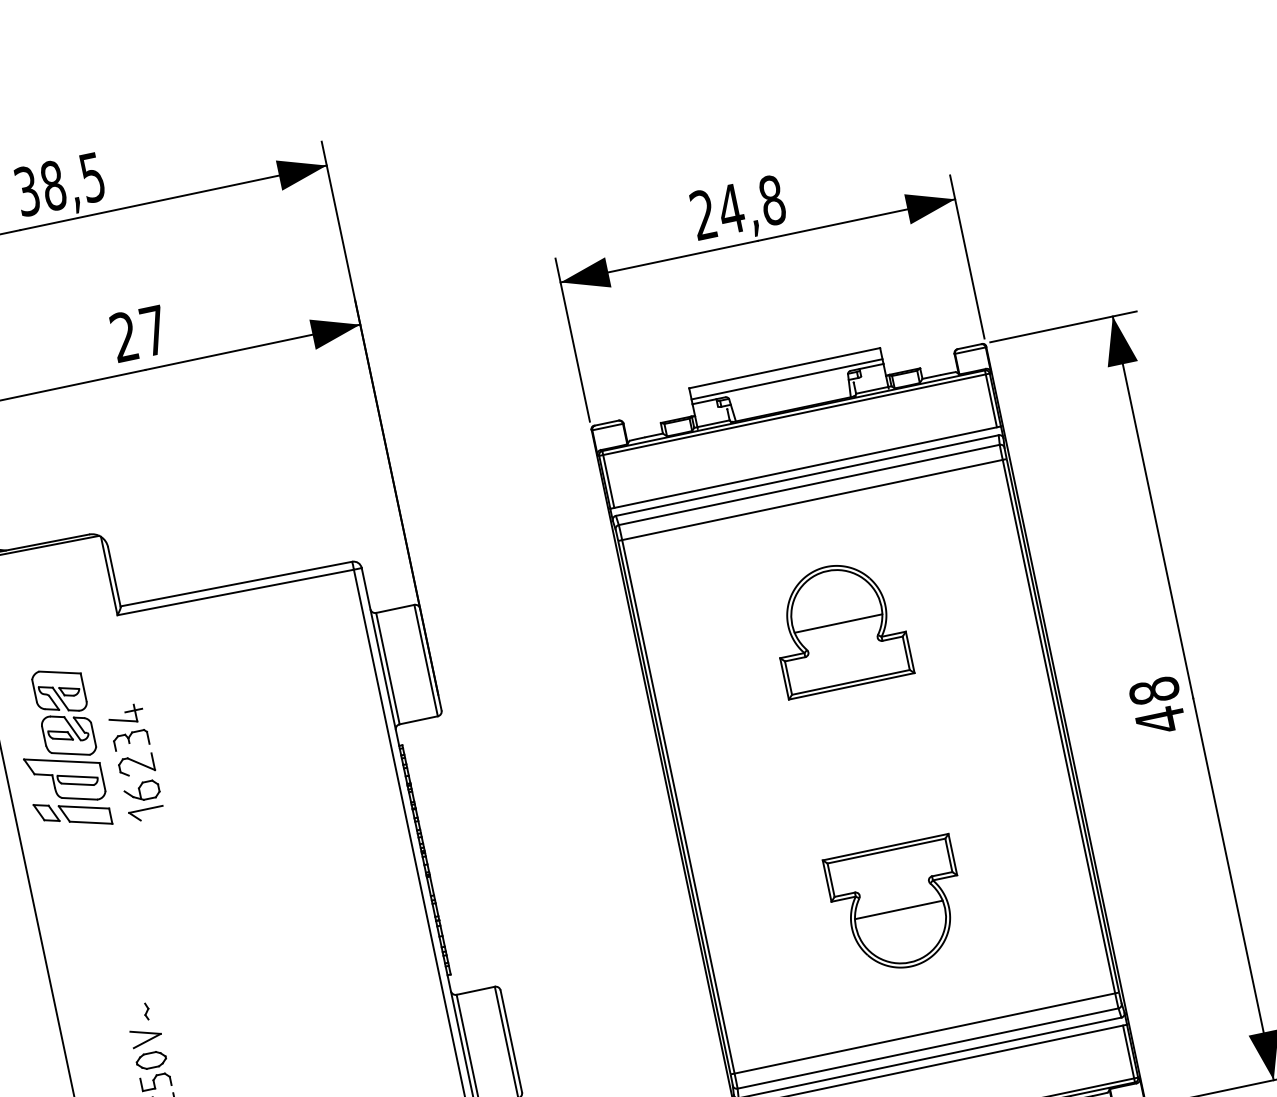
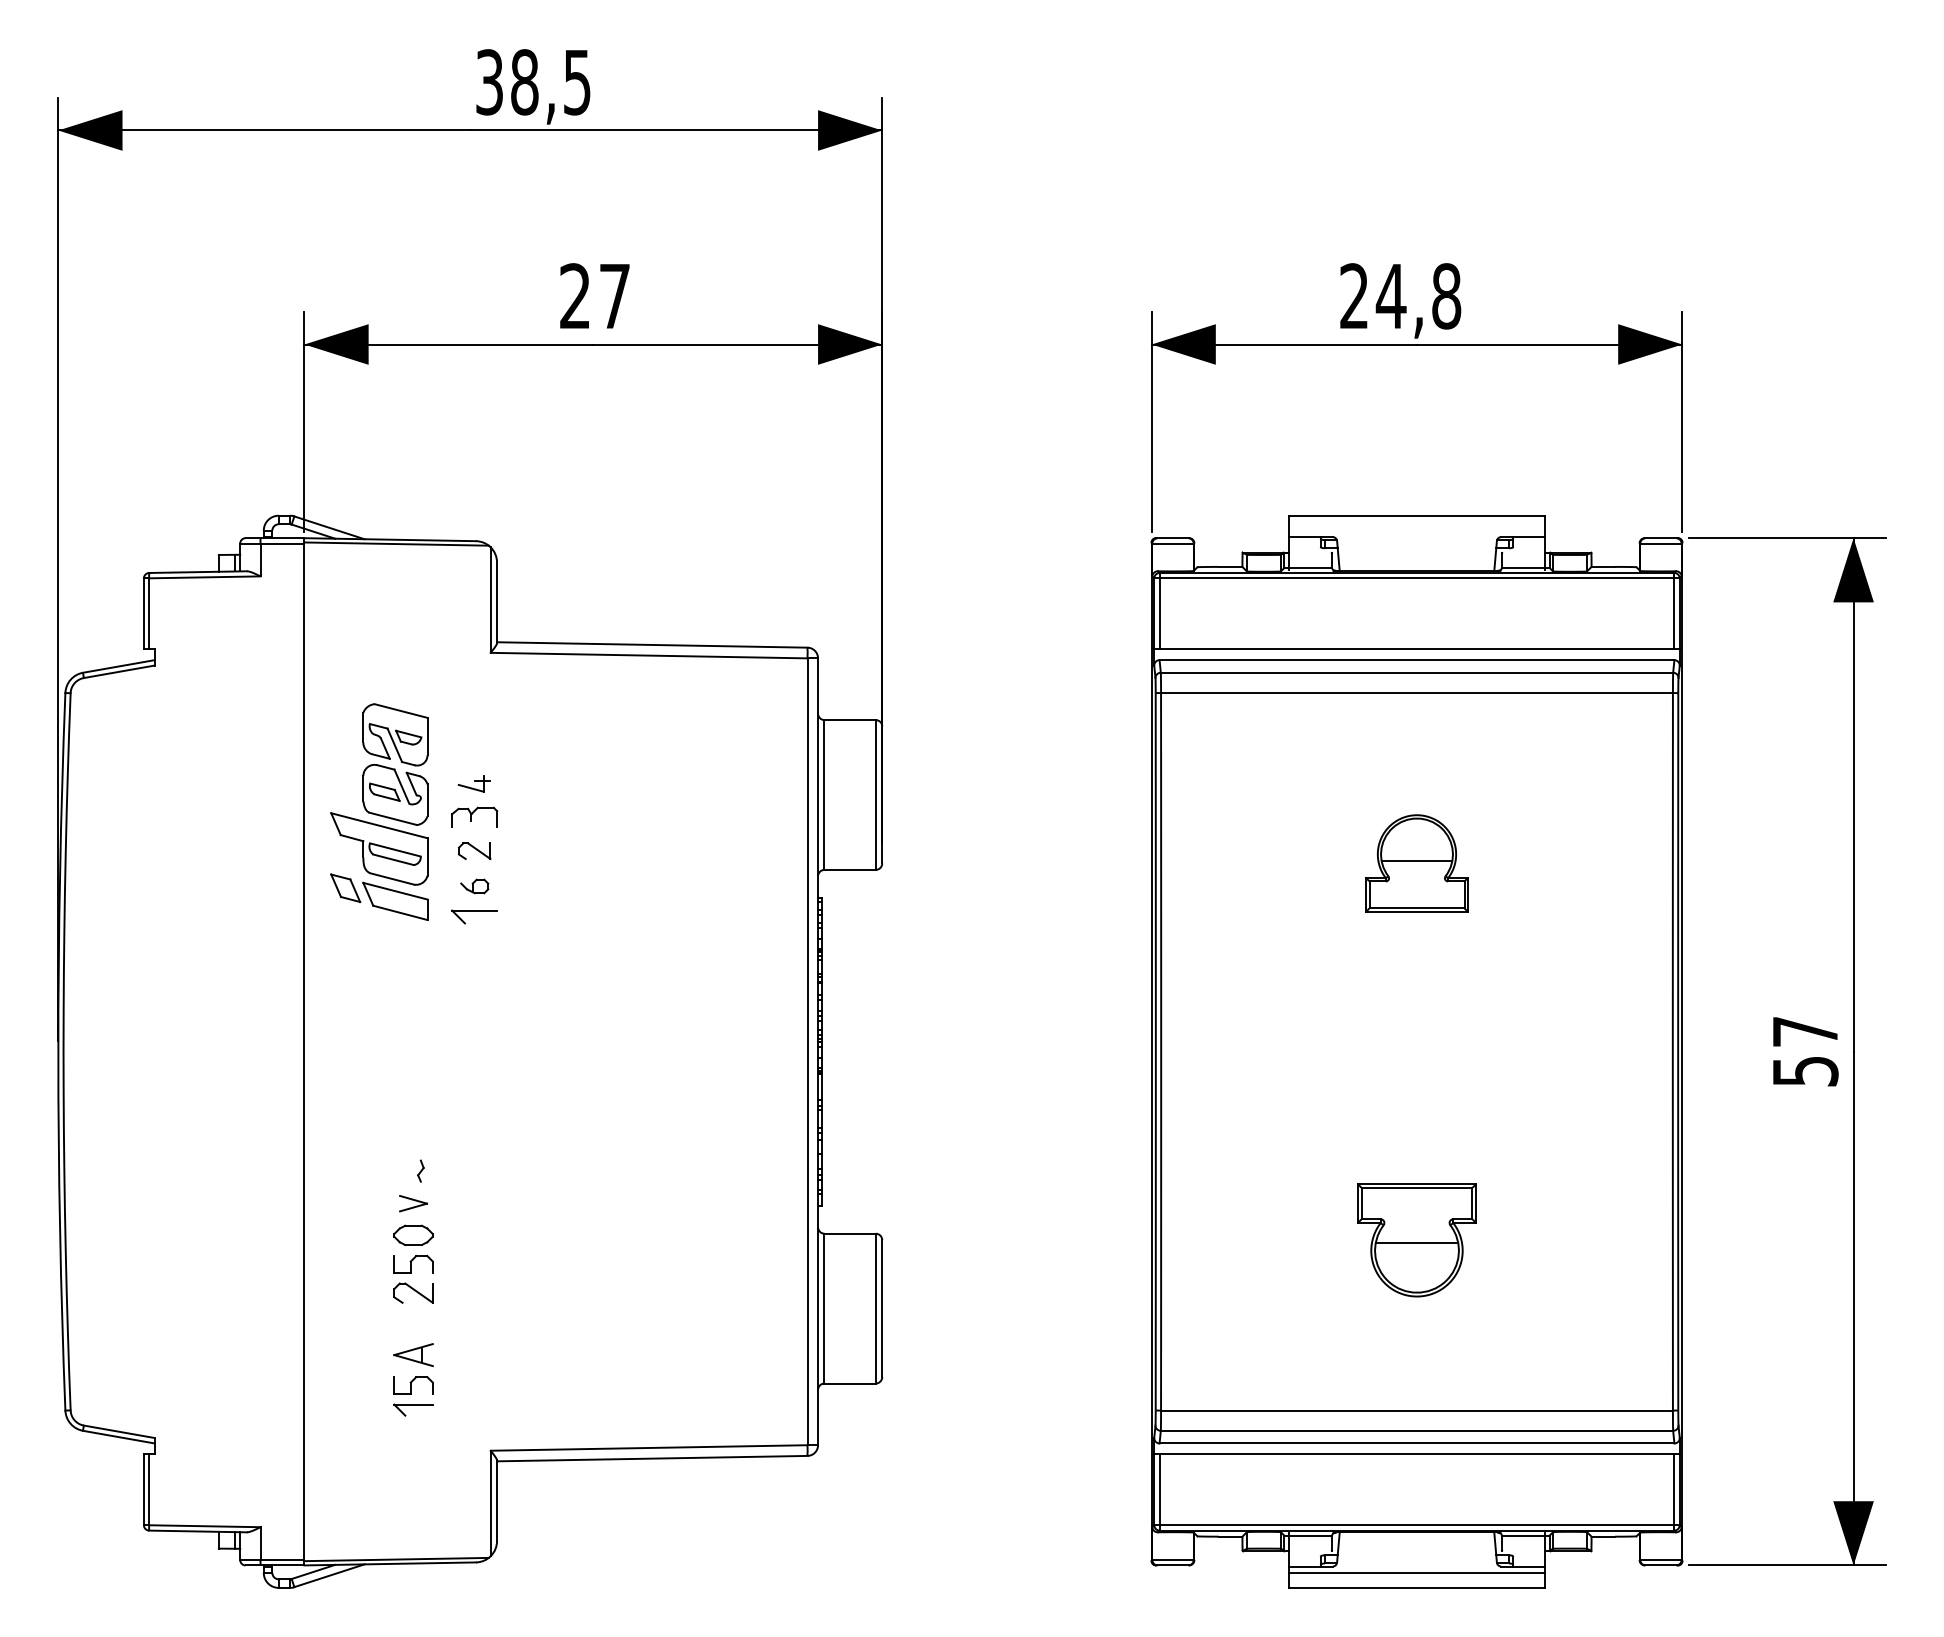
line: (786, 379) -> (1416, 530), removed
part: (838, 626) -> (1416, 863), size x0.6
text: (1157, 706) -> (1805, 1052), 48 -> 57
part: (125, 714) -> (474, 783), size x0.7
part: (136, 764) -> (474, 850), size x0.7
part: (142, 791) -> (474, 886), size x0.6
part: (897, 907) -> (1416, 1240), size x0.7
part: (146, 1036) -> (413, 1203), size x0.7

